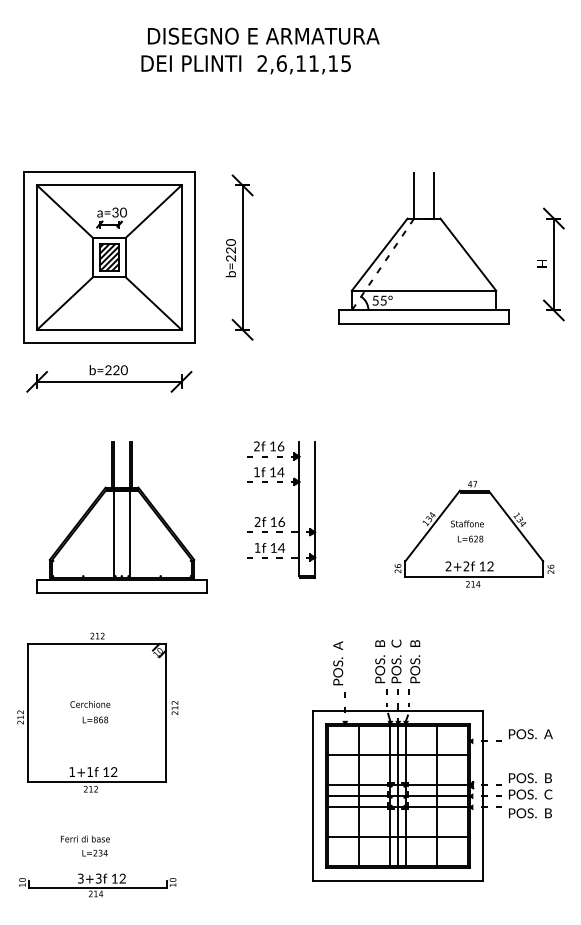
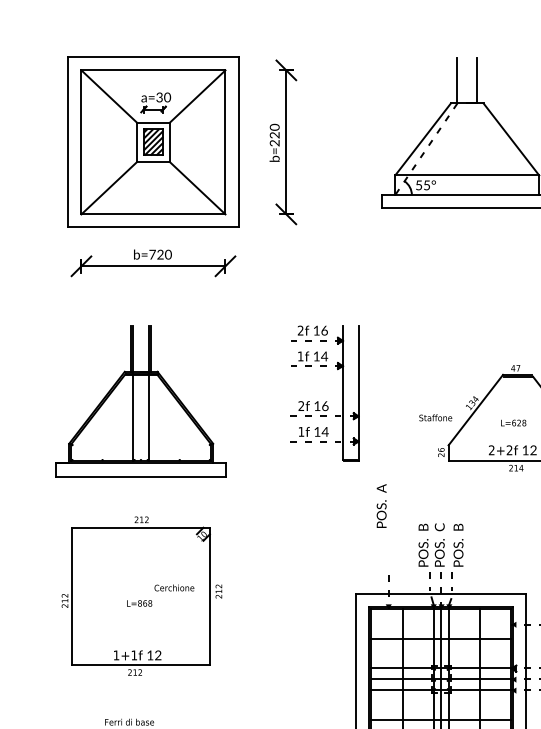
text: (108, 370) -> (152, 254), b=220 -> b=720
part: (121, 517) -> (140, 401), moved
text: (467, 523) -> (435, 417), moved
text: (338, 663) -> (381, 506), moved
text: (90, 704) -> (174, 588), moved

